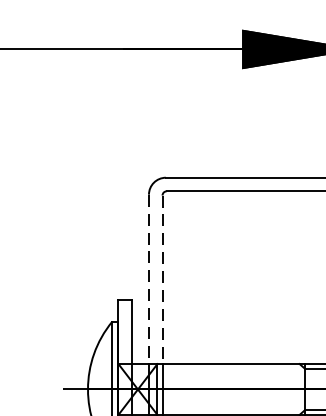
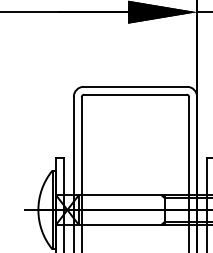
line: (148, 280) -> (73, 146), dashed -> solid
line: (162, 280) -> (81, 146), dashed -> solid

